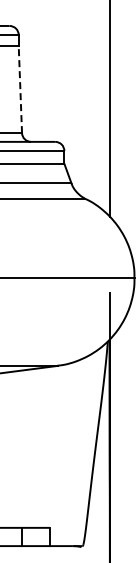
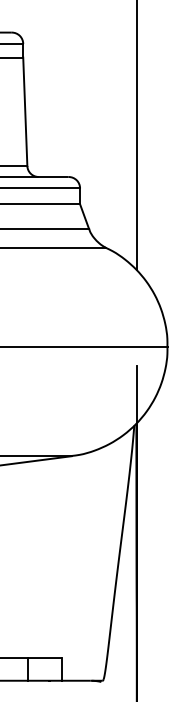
line: (20, 89) -> (25, 111), dashed -> solid

